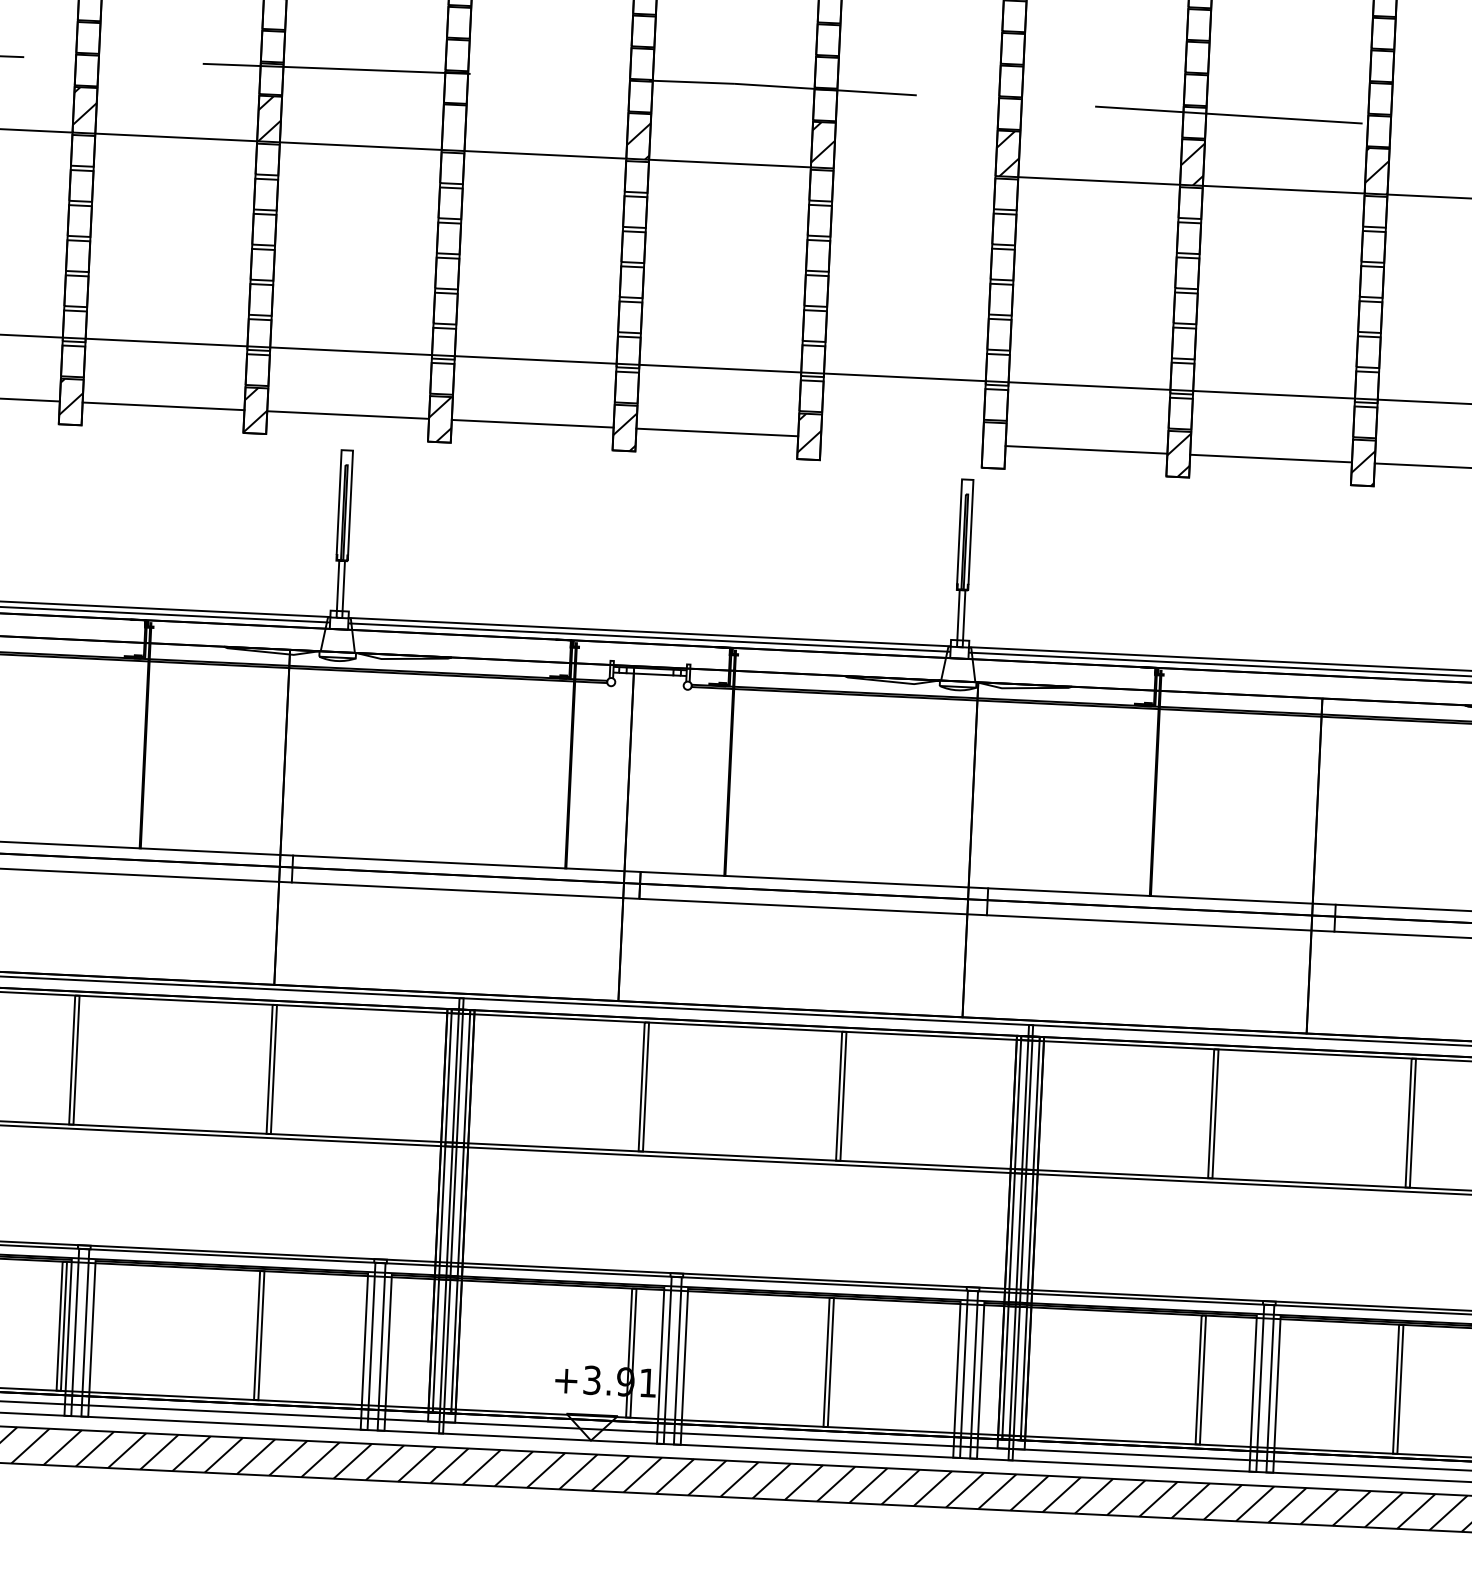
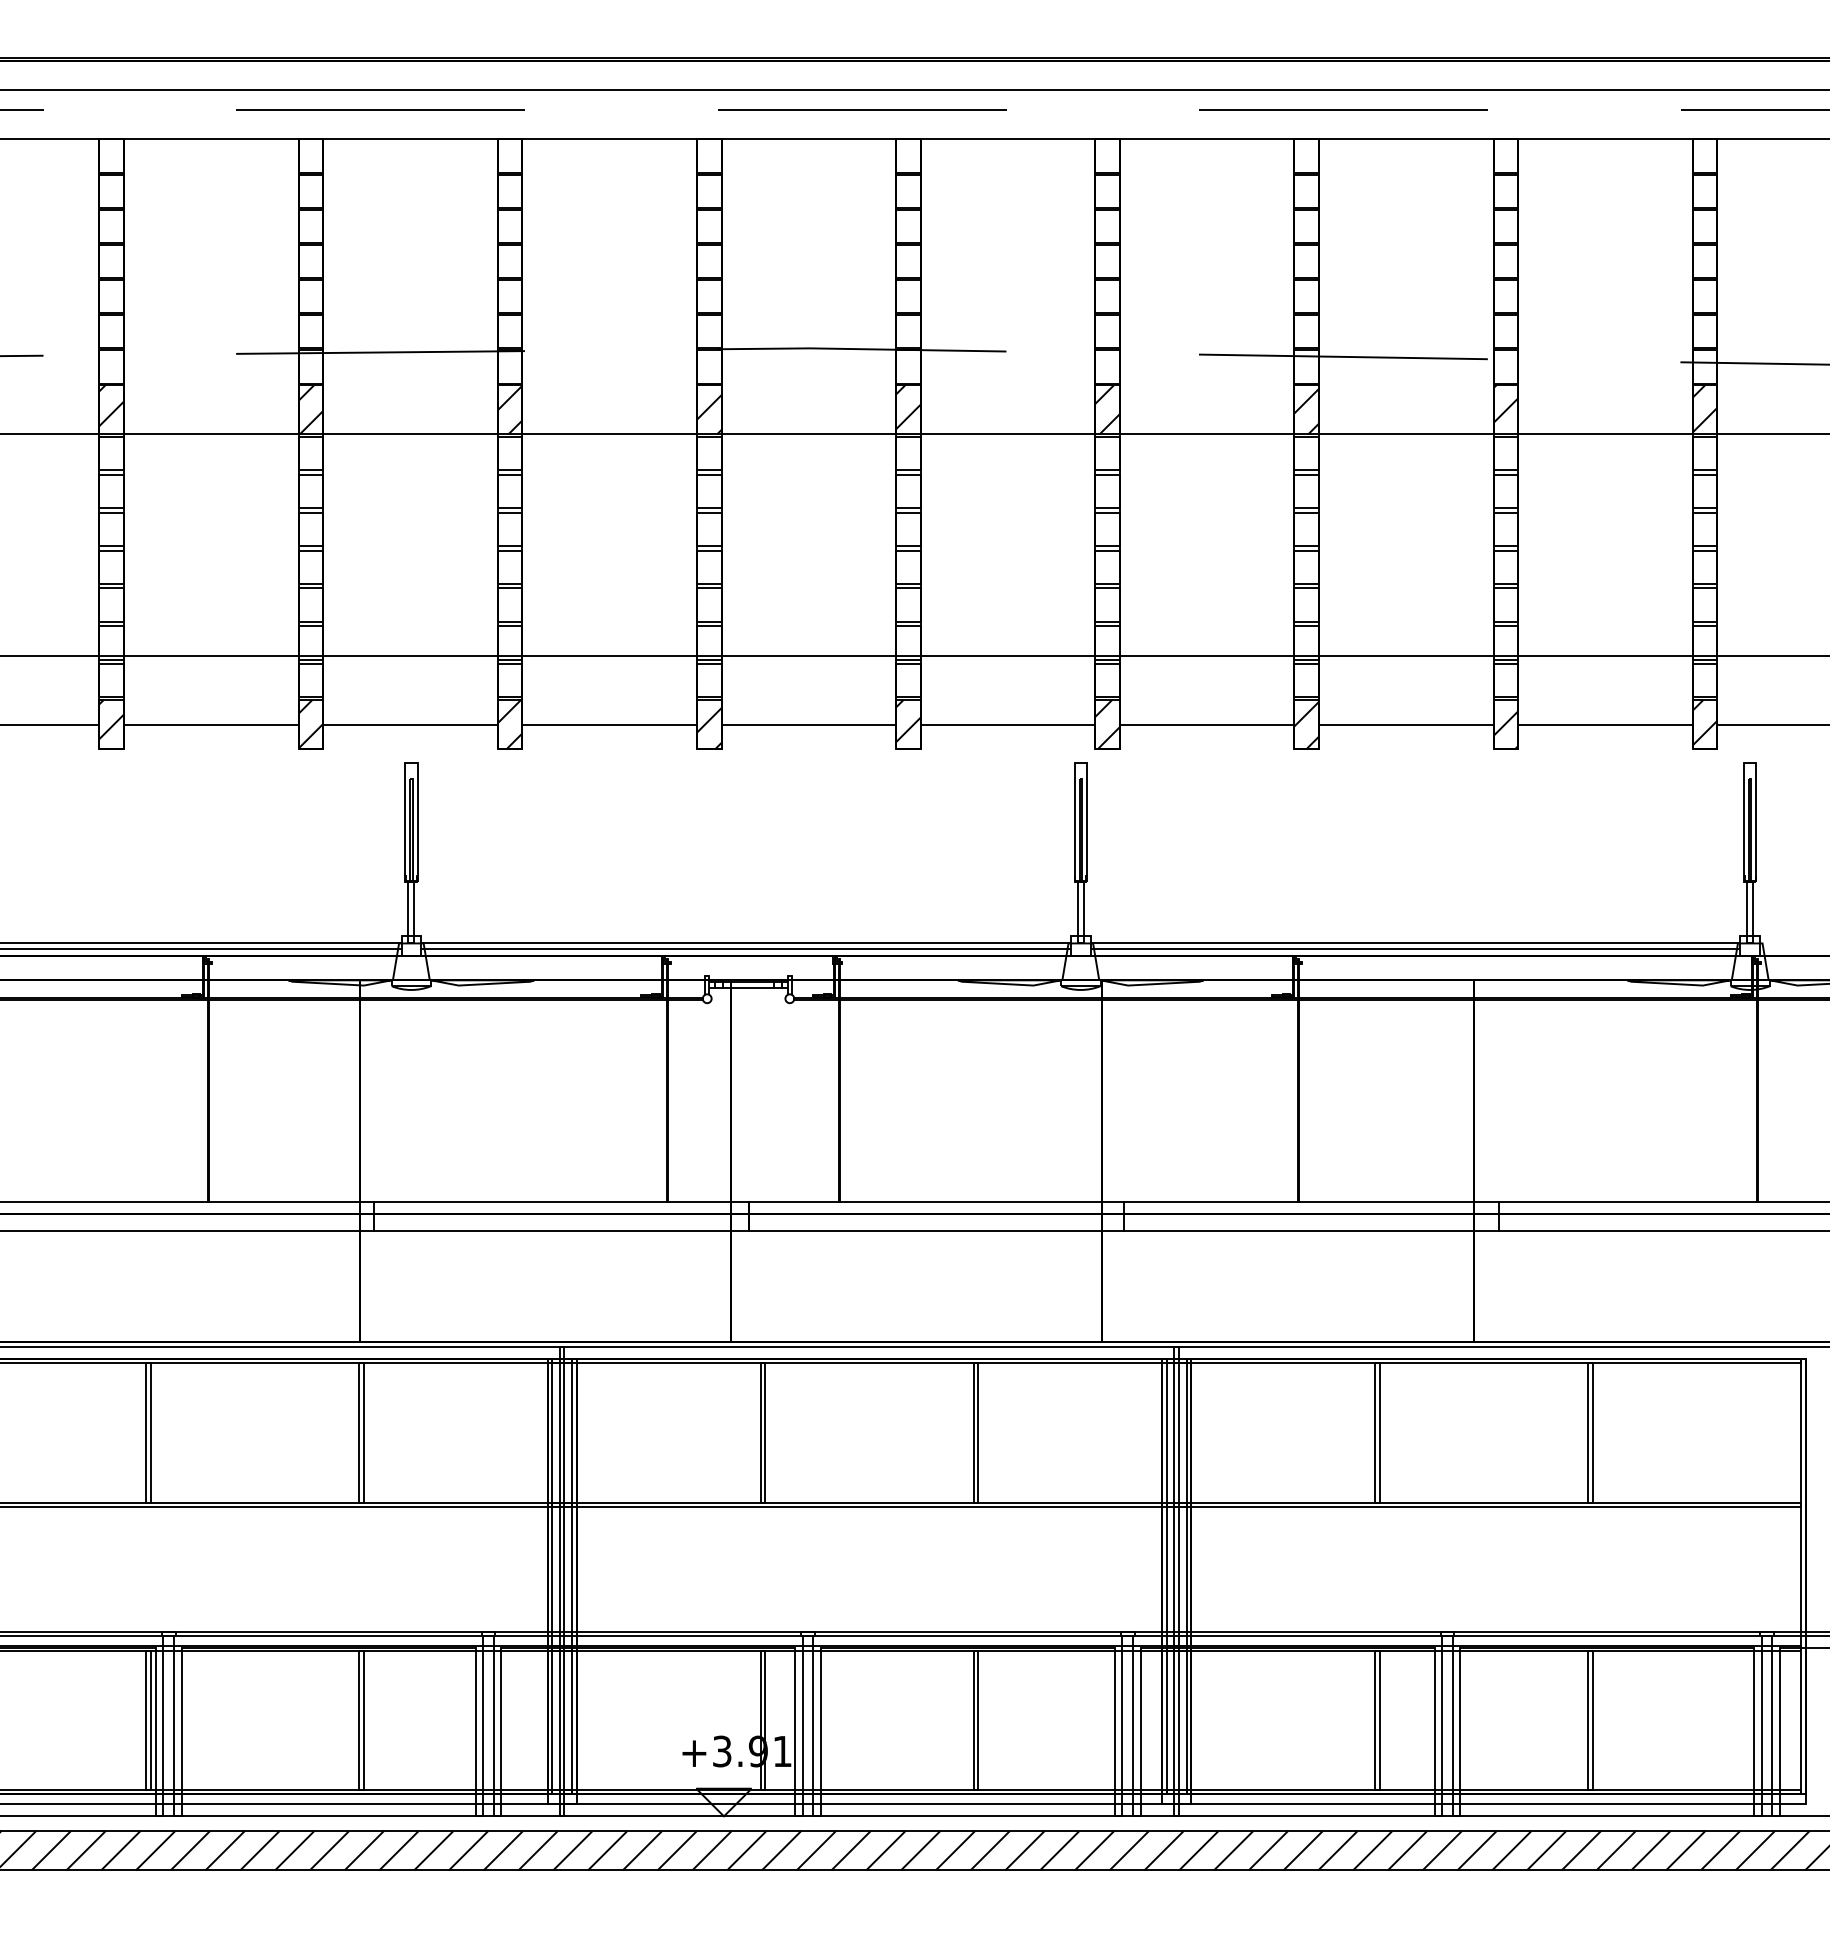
hatch: (453, 127) -> (509, 409), added
line: (914, 172) -> (1007, 434), added
line: (901, 441) -> (1007, 724), added
hatch: (994, 445) -> (1107, 724), added

